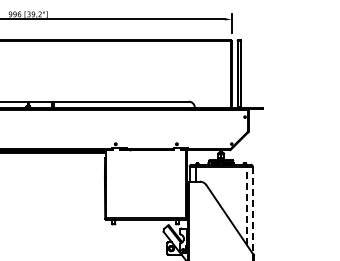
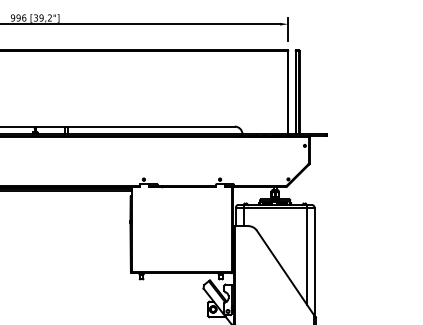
line: (246, 205) -> (306, 255), dashed -> solid
line: (252, 210) -> (314, 262), dashed -> solid

